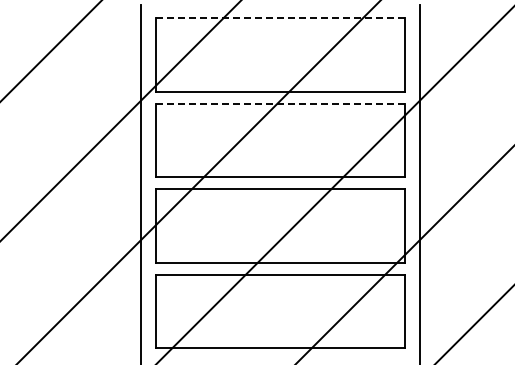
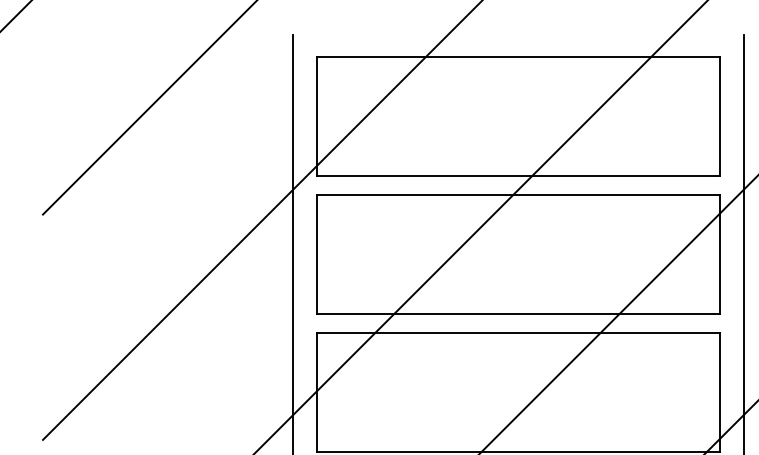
line: (281, 18) -> (520, 56), dashed -> solid
line: (281, 103) -> (520, 194), dashed -> solid

